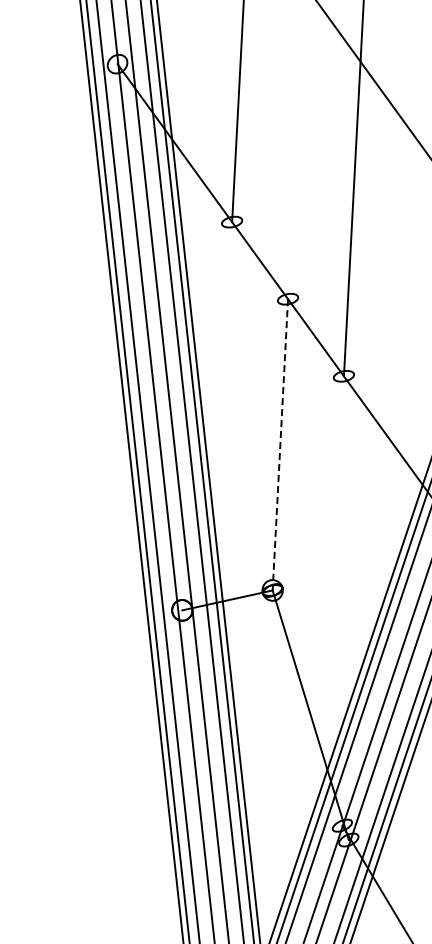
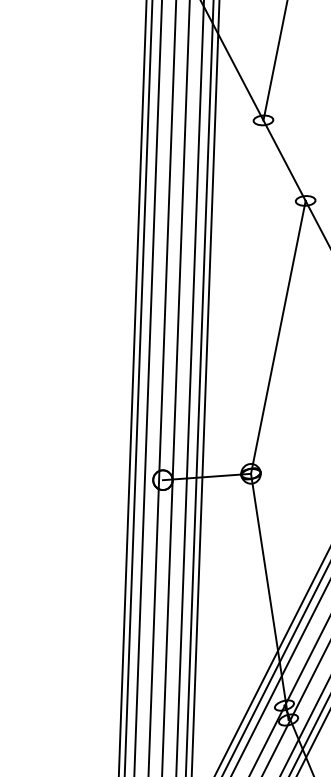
line: (280, 444) -> (278, 337), dashed -> solid

